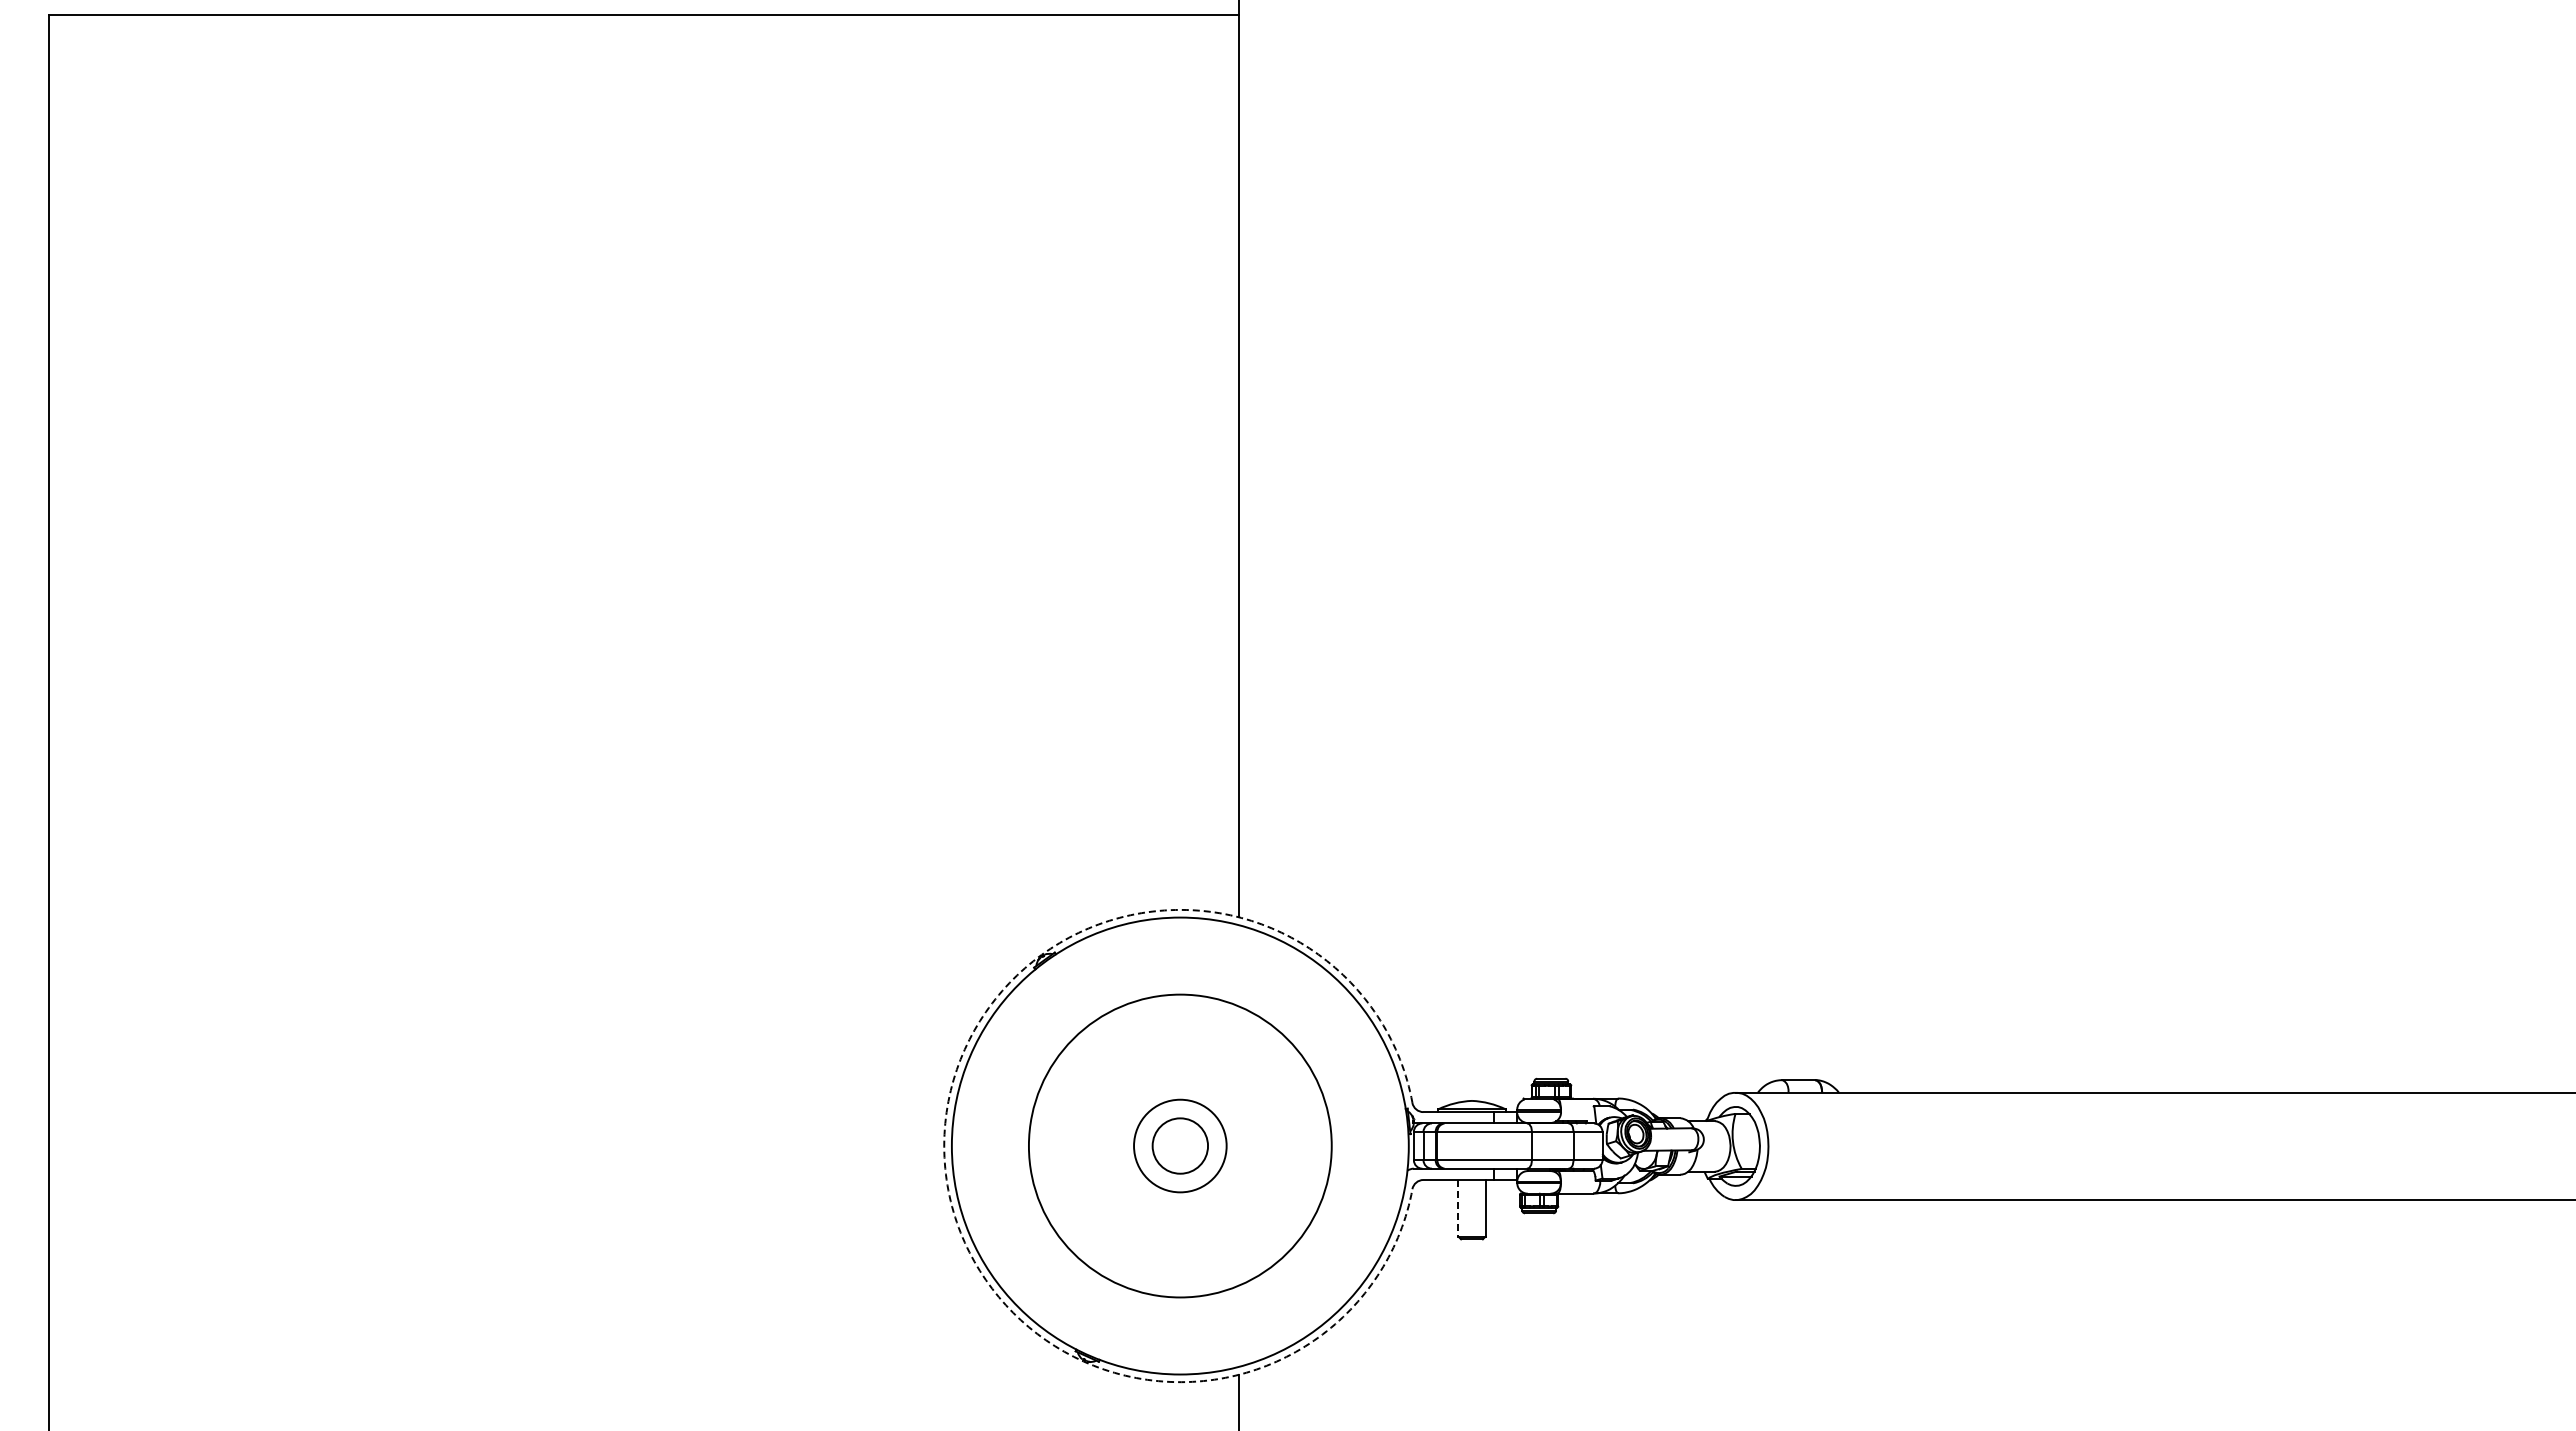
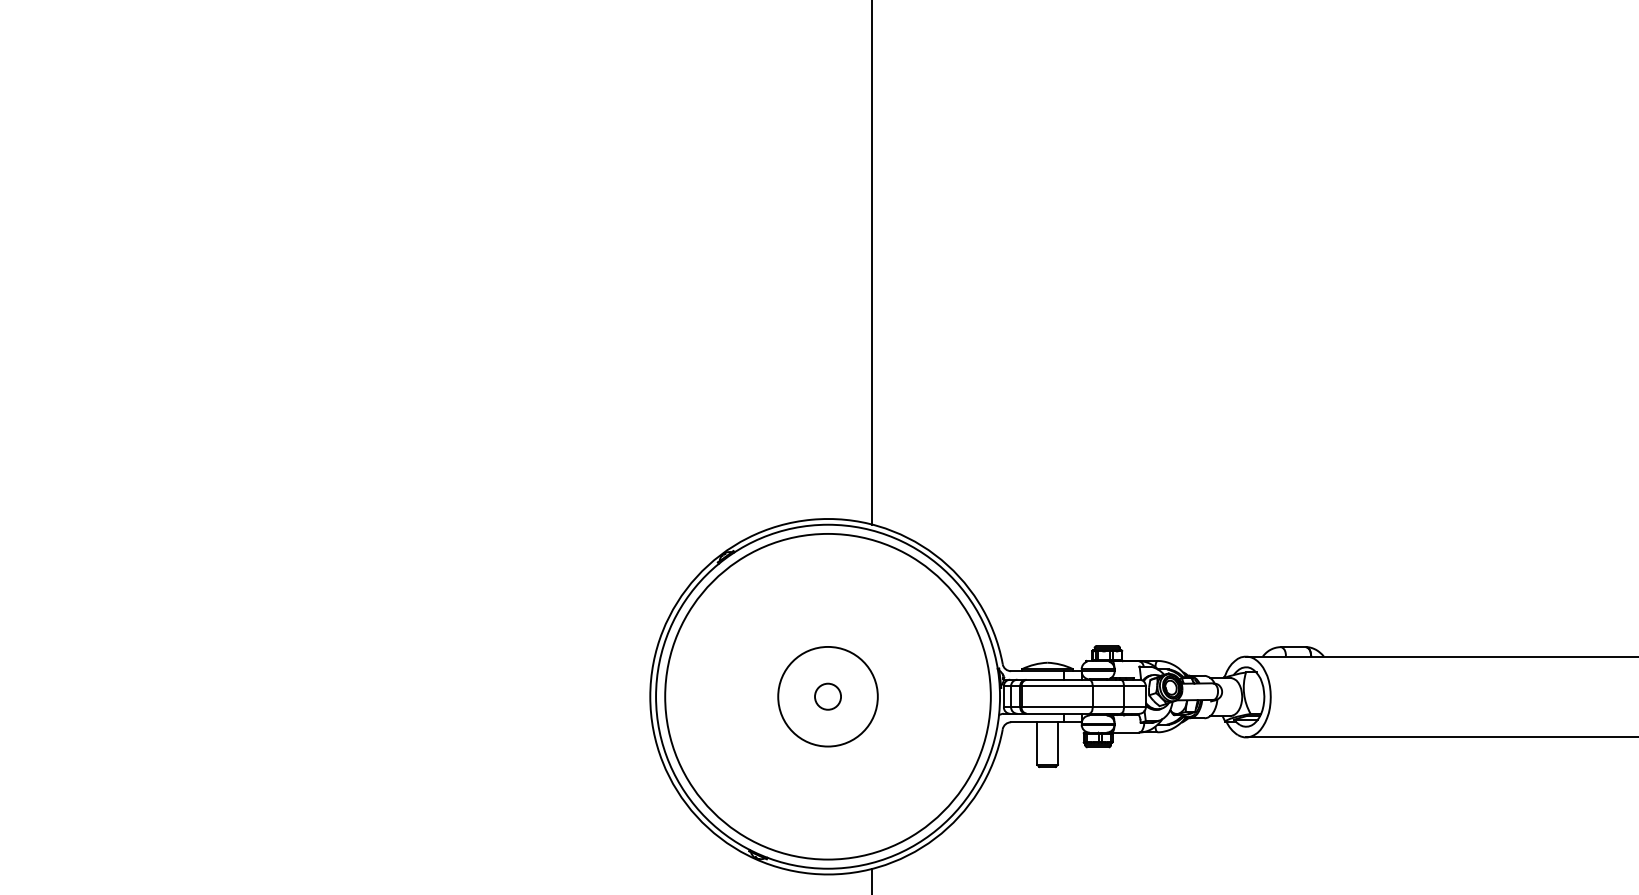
circle: (1180, 1145) -> (828, 696), size x0.62
circle: (1180, 1145) -> (828, 696), size x1.43
circle: (1180, 1145) -> (828, 696), size x1.43
arc: (944, 1146) -> (650, 697), dashed -> solid
line: (1458, 1208) -> (1037, 743), dashed -> solid

